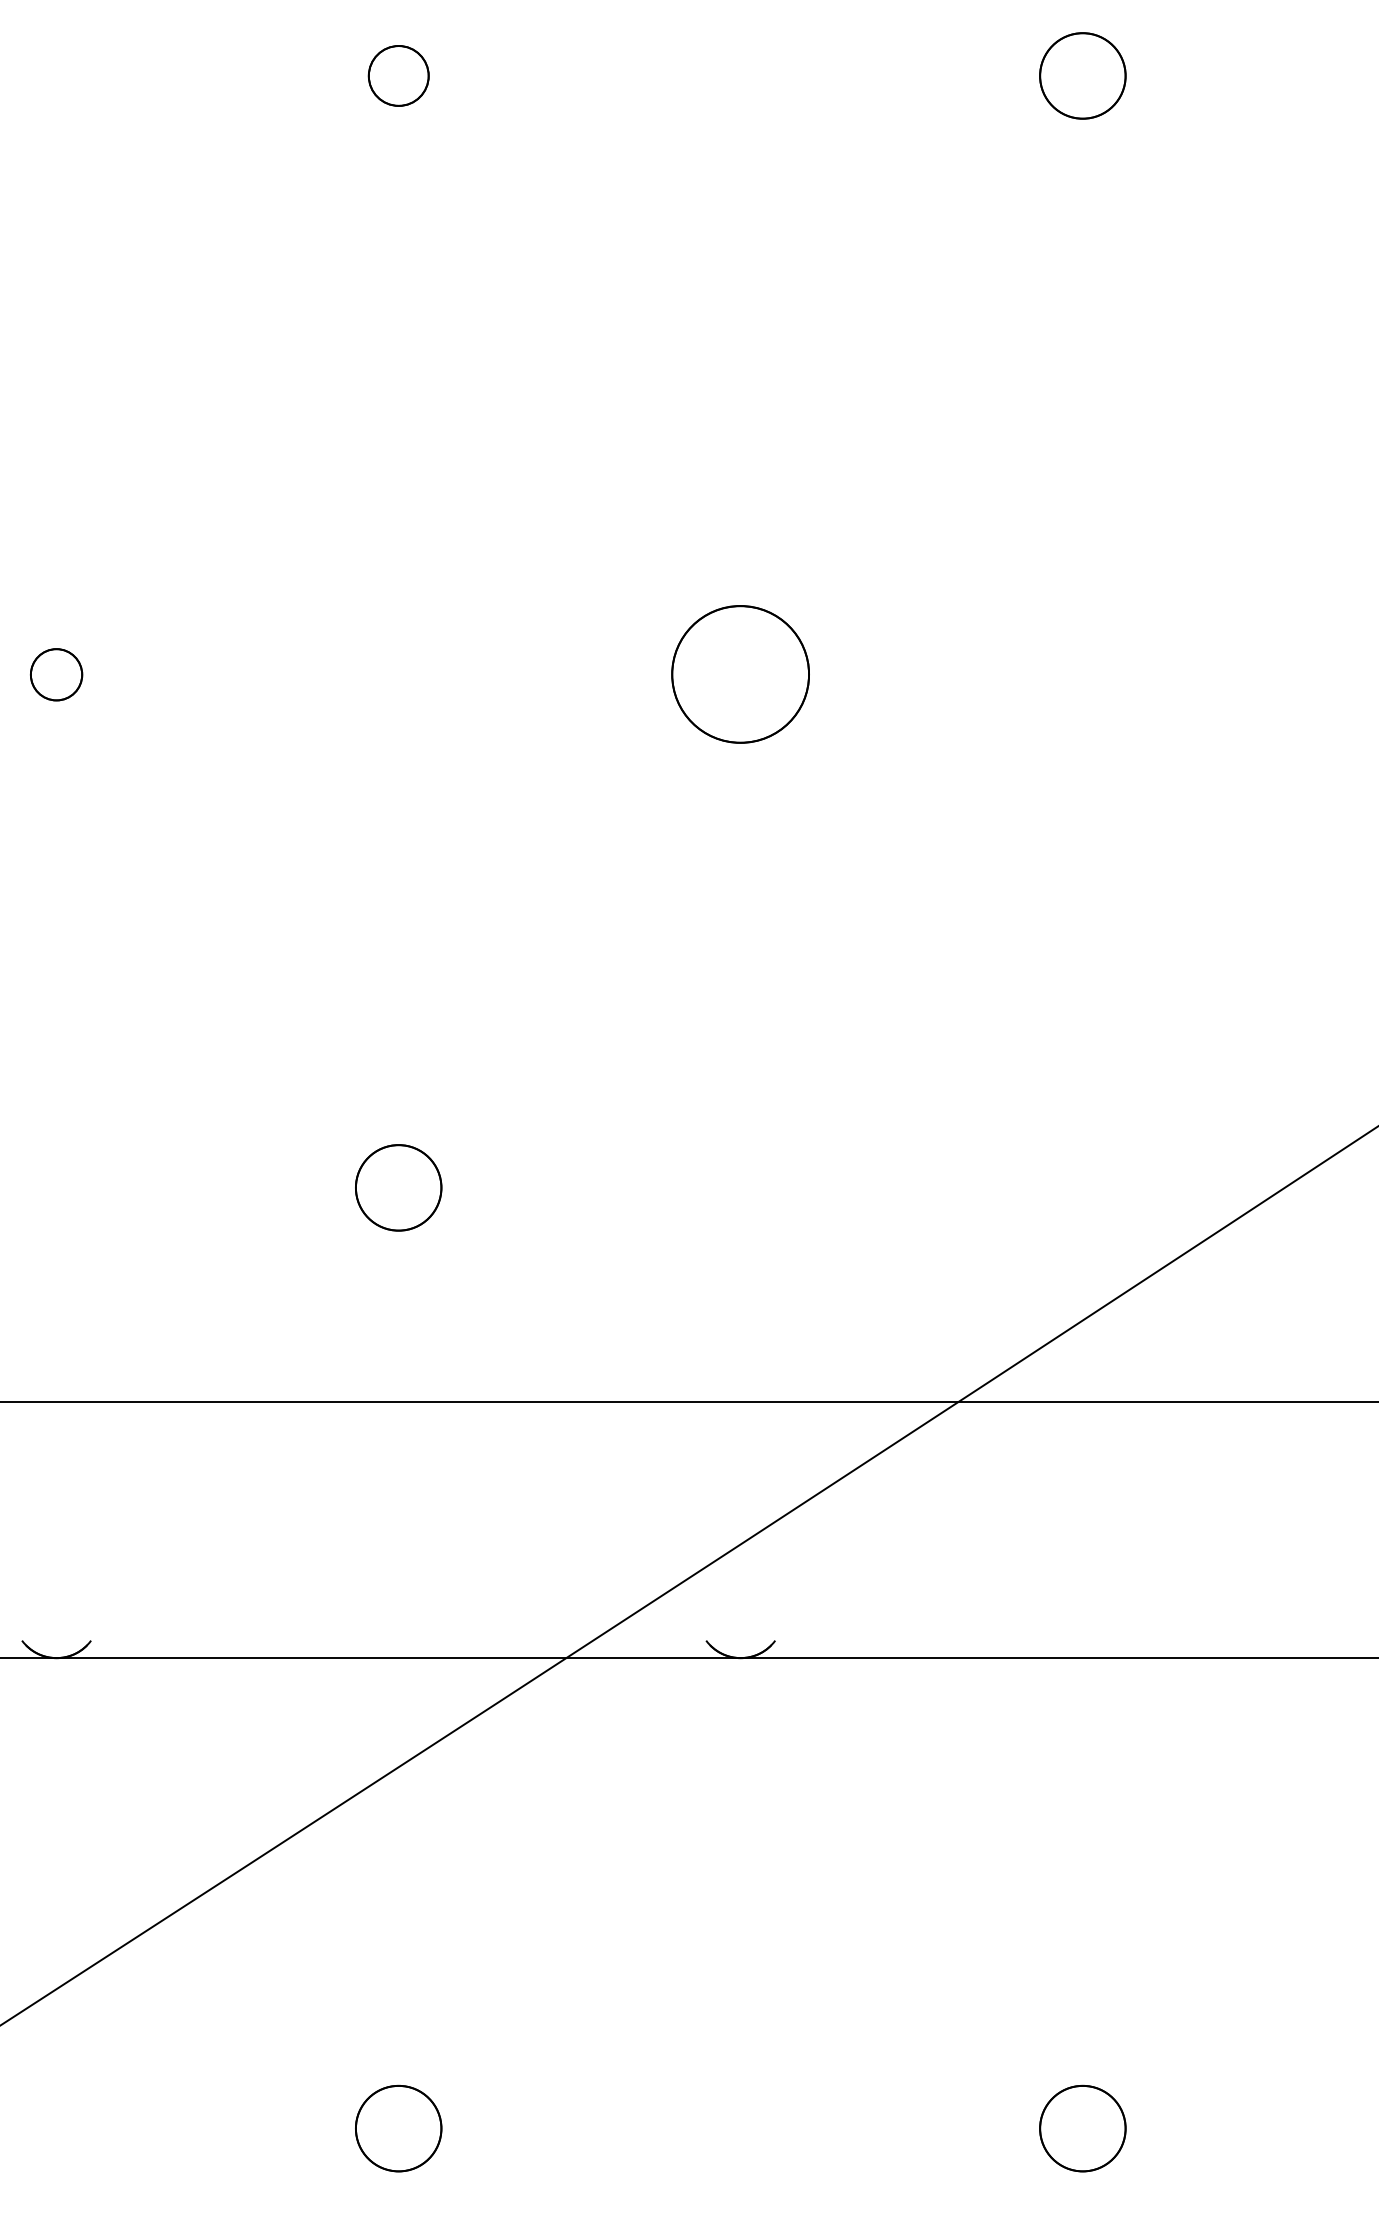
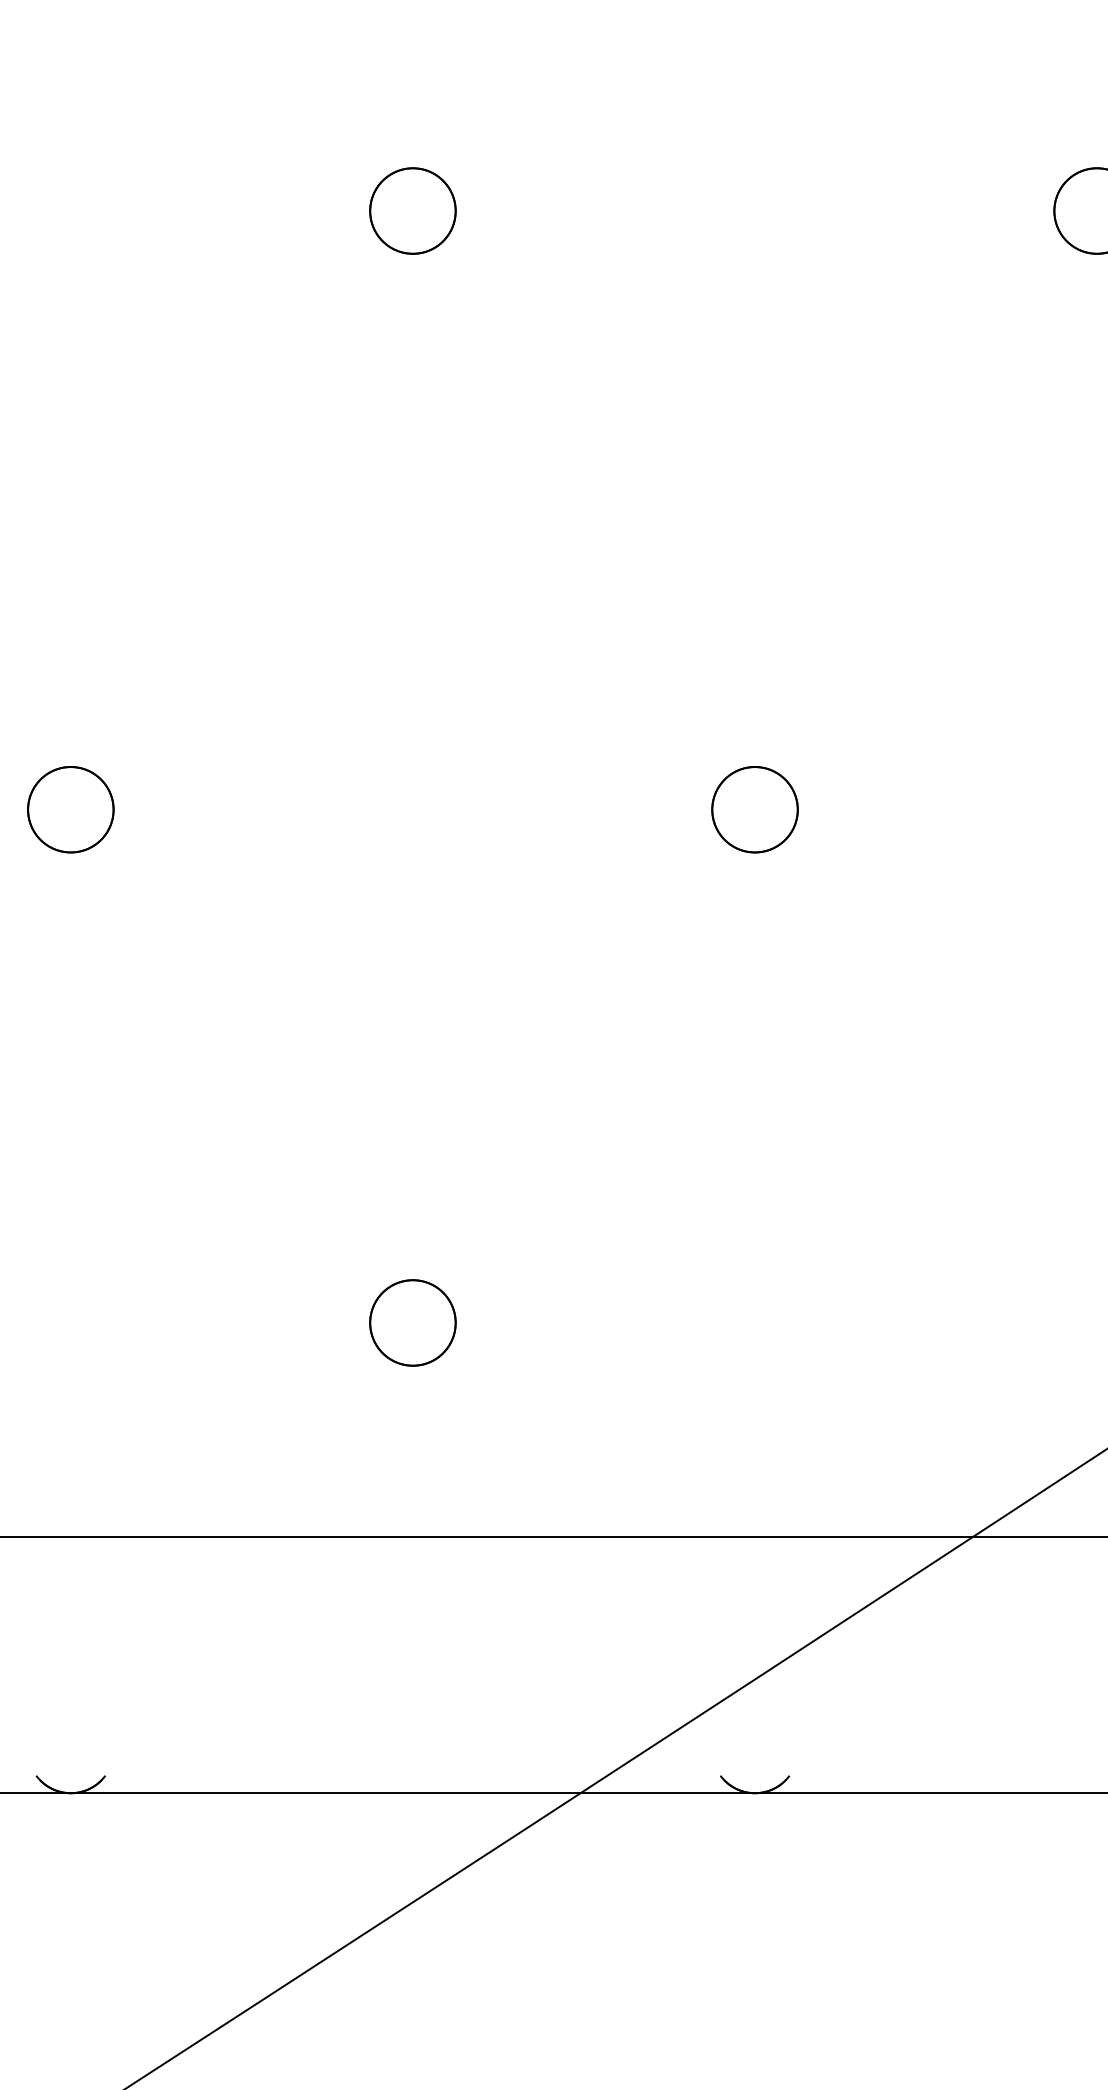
part: (398, 75) -> (412, 210), size x1.43
part: (56, 674) -> (70, 809), size x1.67
part: (740, 674) -> (754, 809), size x0.62

